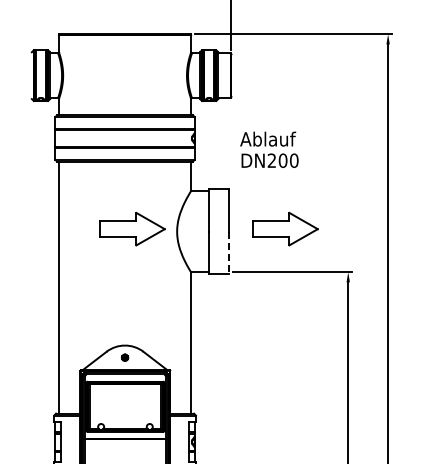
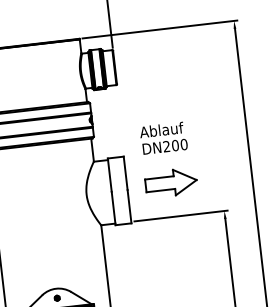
text: (269, 149) -> (163, 138), moved
part: (132, 228) -> (51, 196), removed
line: (229, 253) -> (129, 207), dashed -> solid

